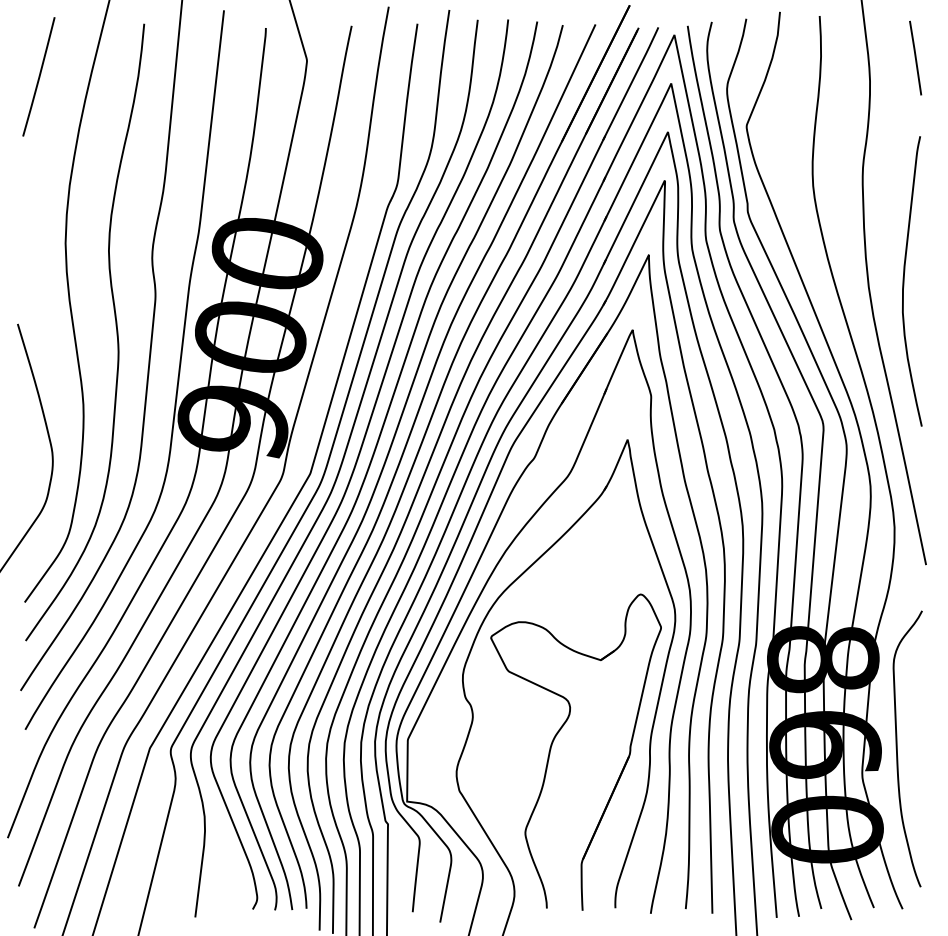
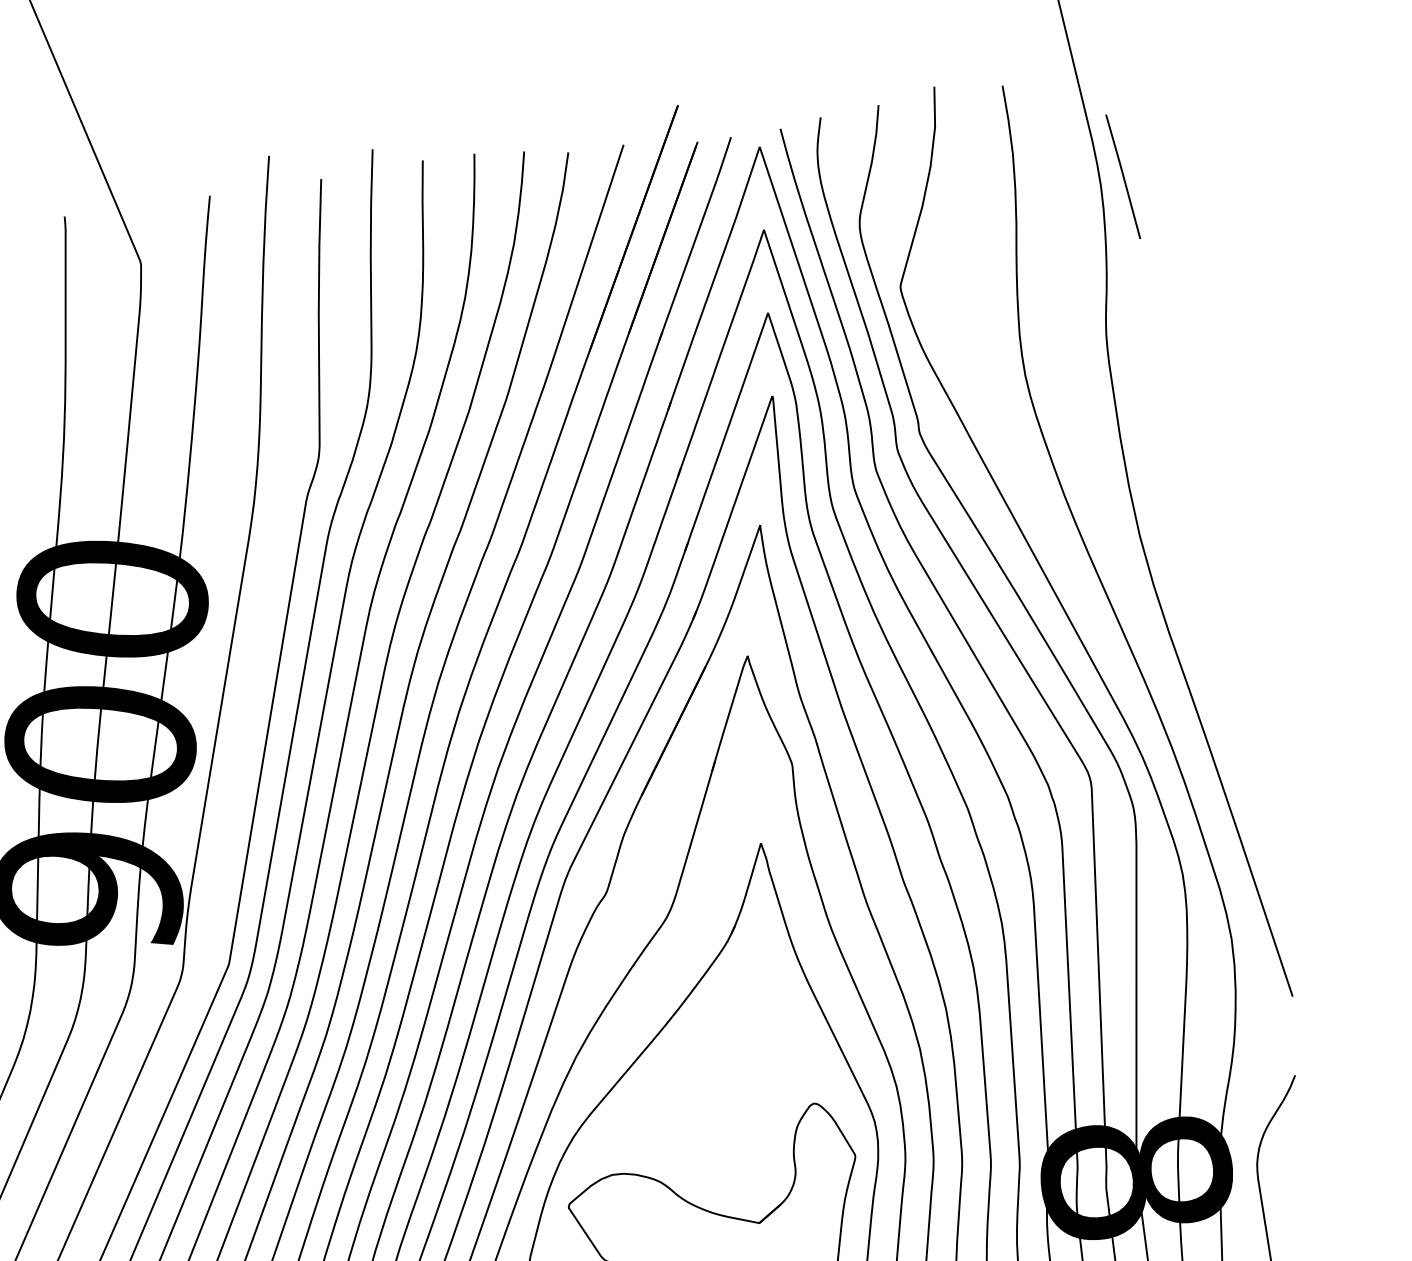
line: (915, 57) -> (1122, 175), moved
curve: (904, 281) -> (1199, 519), removed

